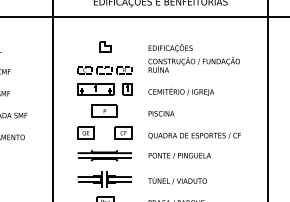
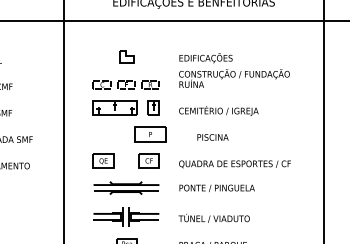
part: (104, 111) -> (150, 134), moved
text: (161, 113) -> (212, 137), moved

